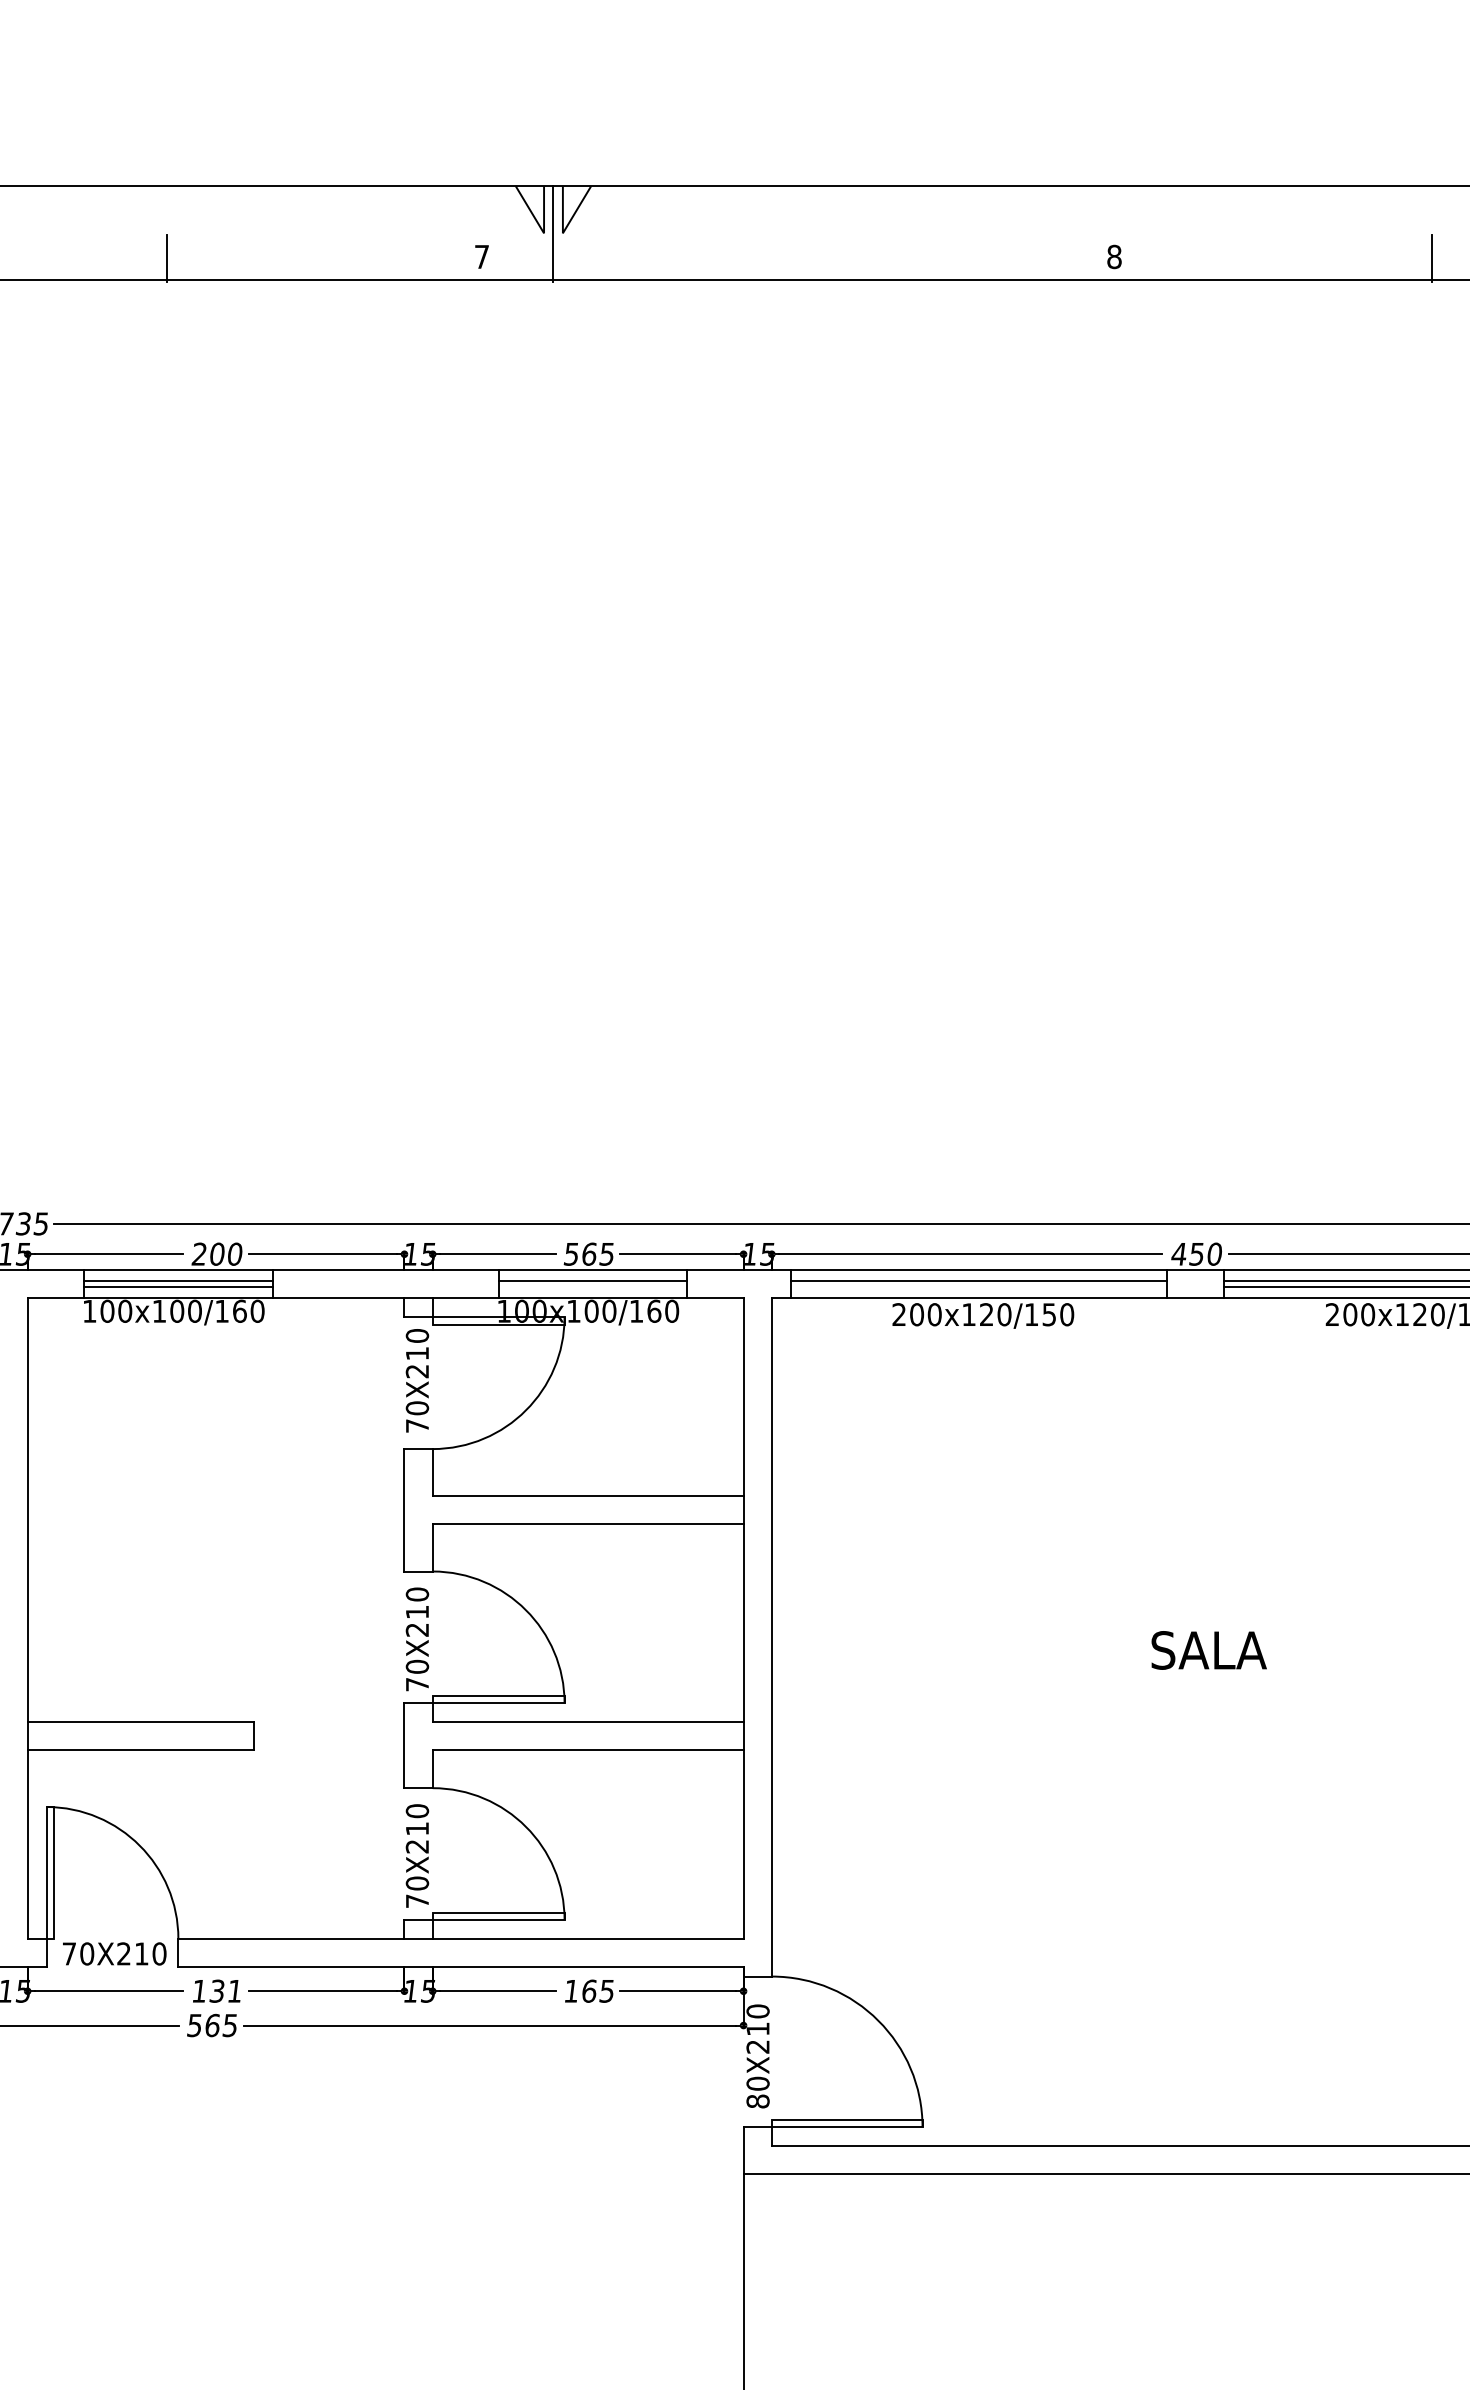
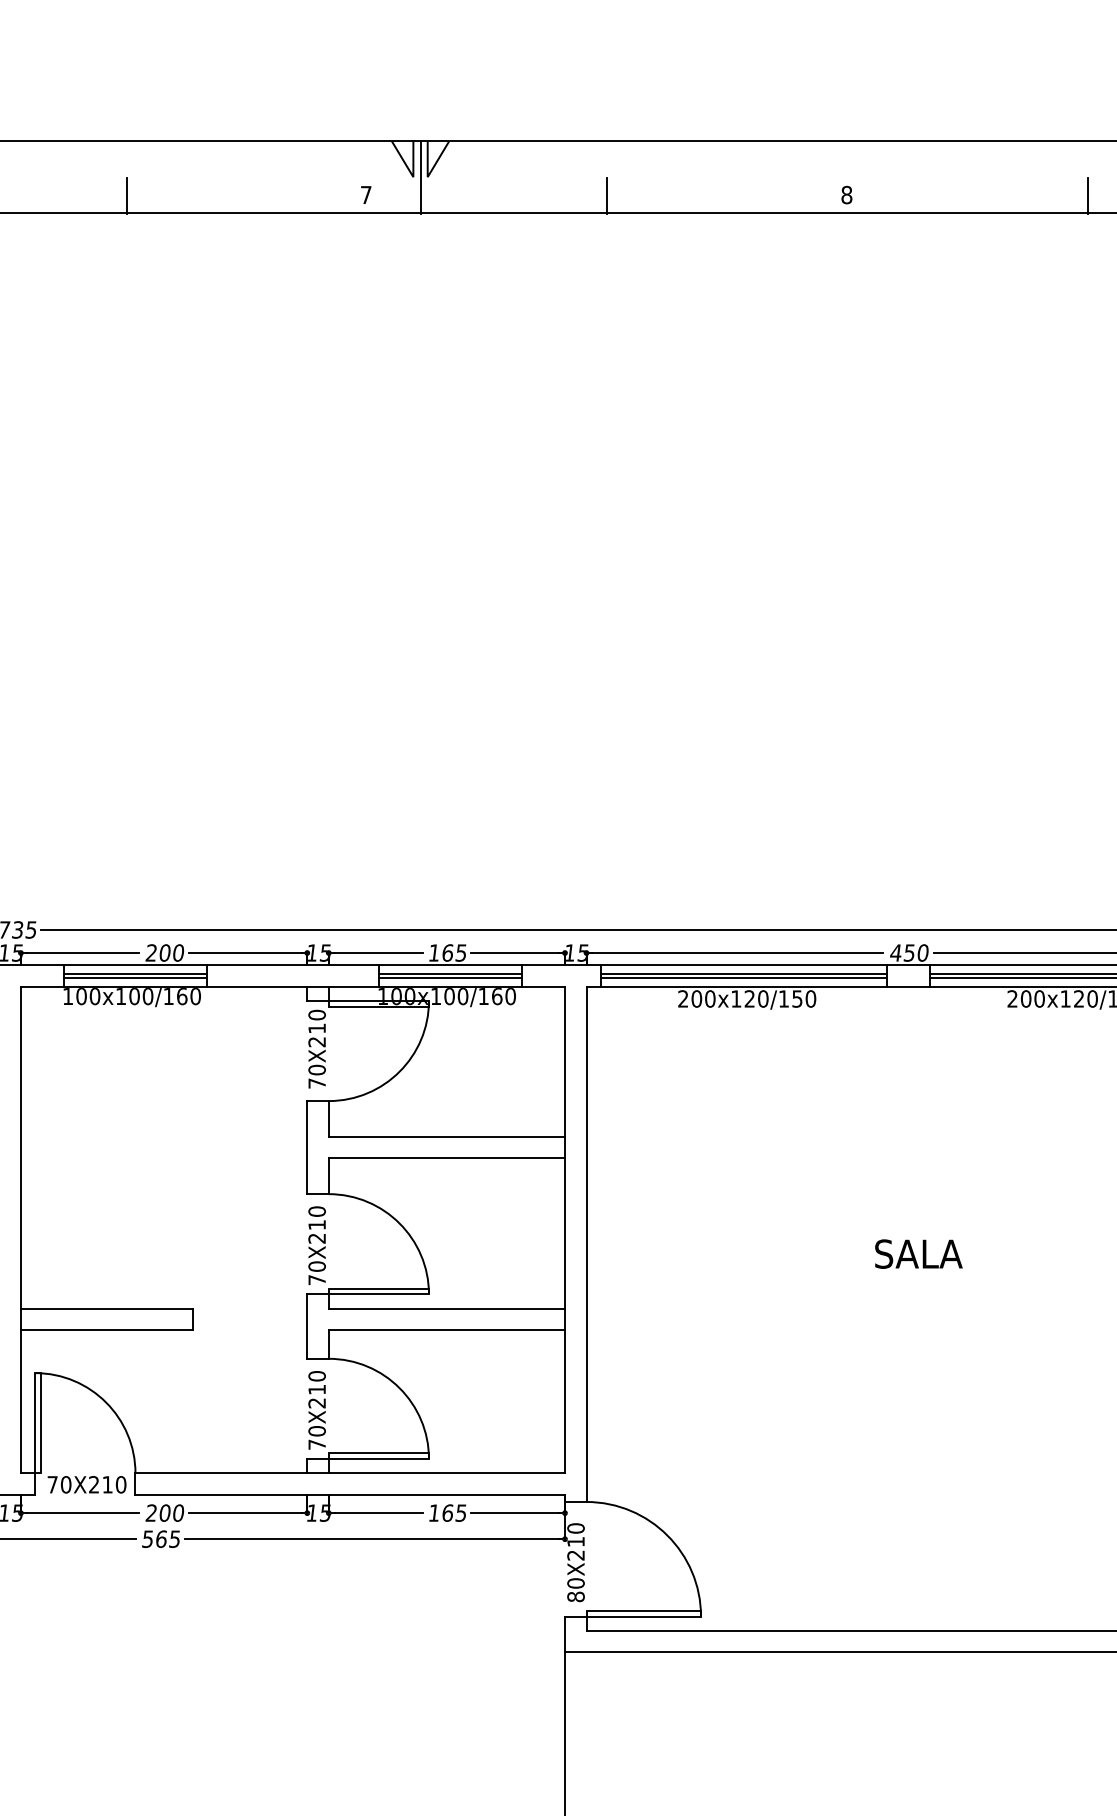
line: (799, 258) -> (607, 196), added
text: (570, 1253) -> (433, 952), 565 -> 165
line: (592, 1286) -> (450, 977), added
line: (978, 1286) -> (743, 977), added
text: (216, 1990) -> (164, 1512), 131 -> 200

